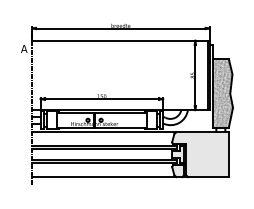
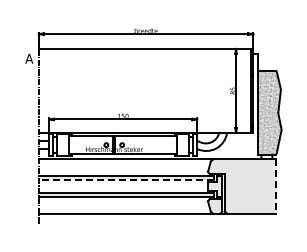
line: (104, 149) -> (126, 180), solid -> dashed
line: (228, 155) -> (276, 187), solid -> dashed

